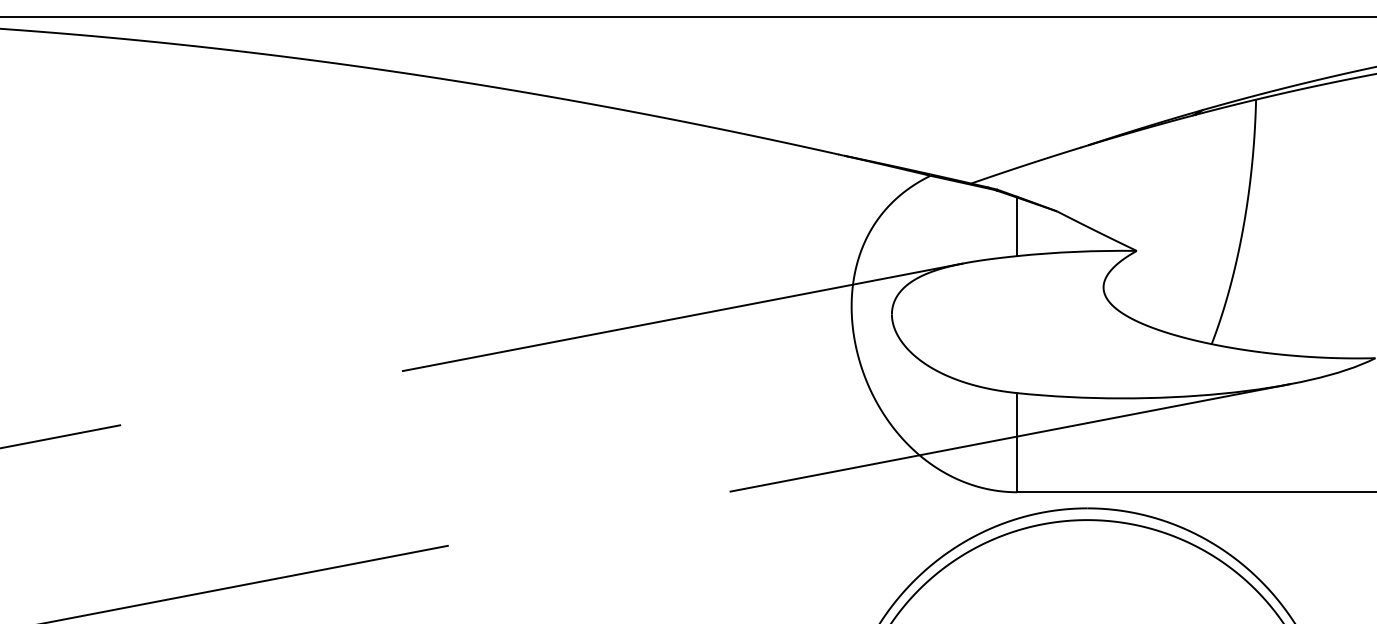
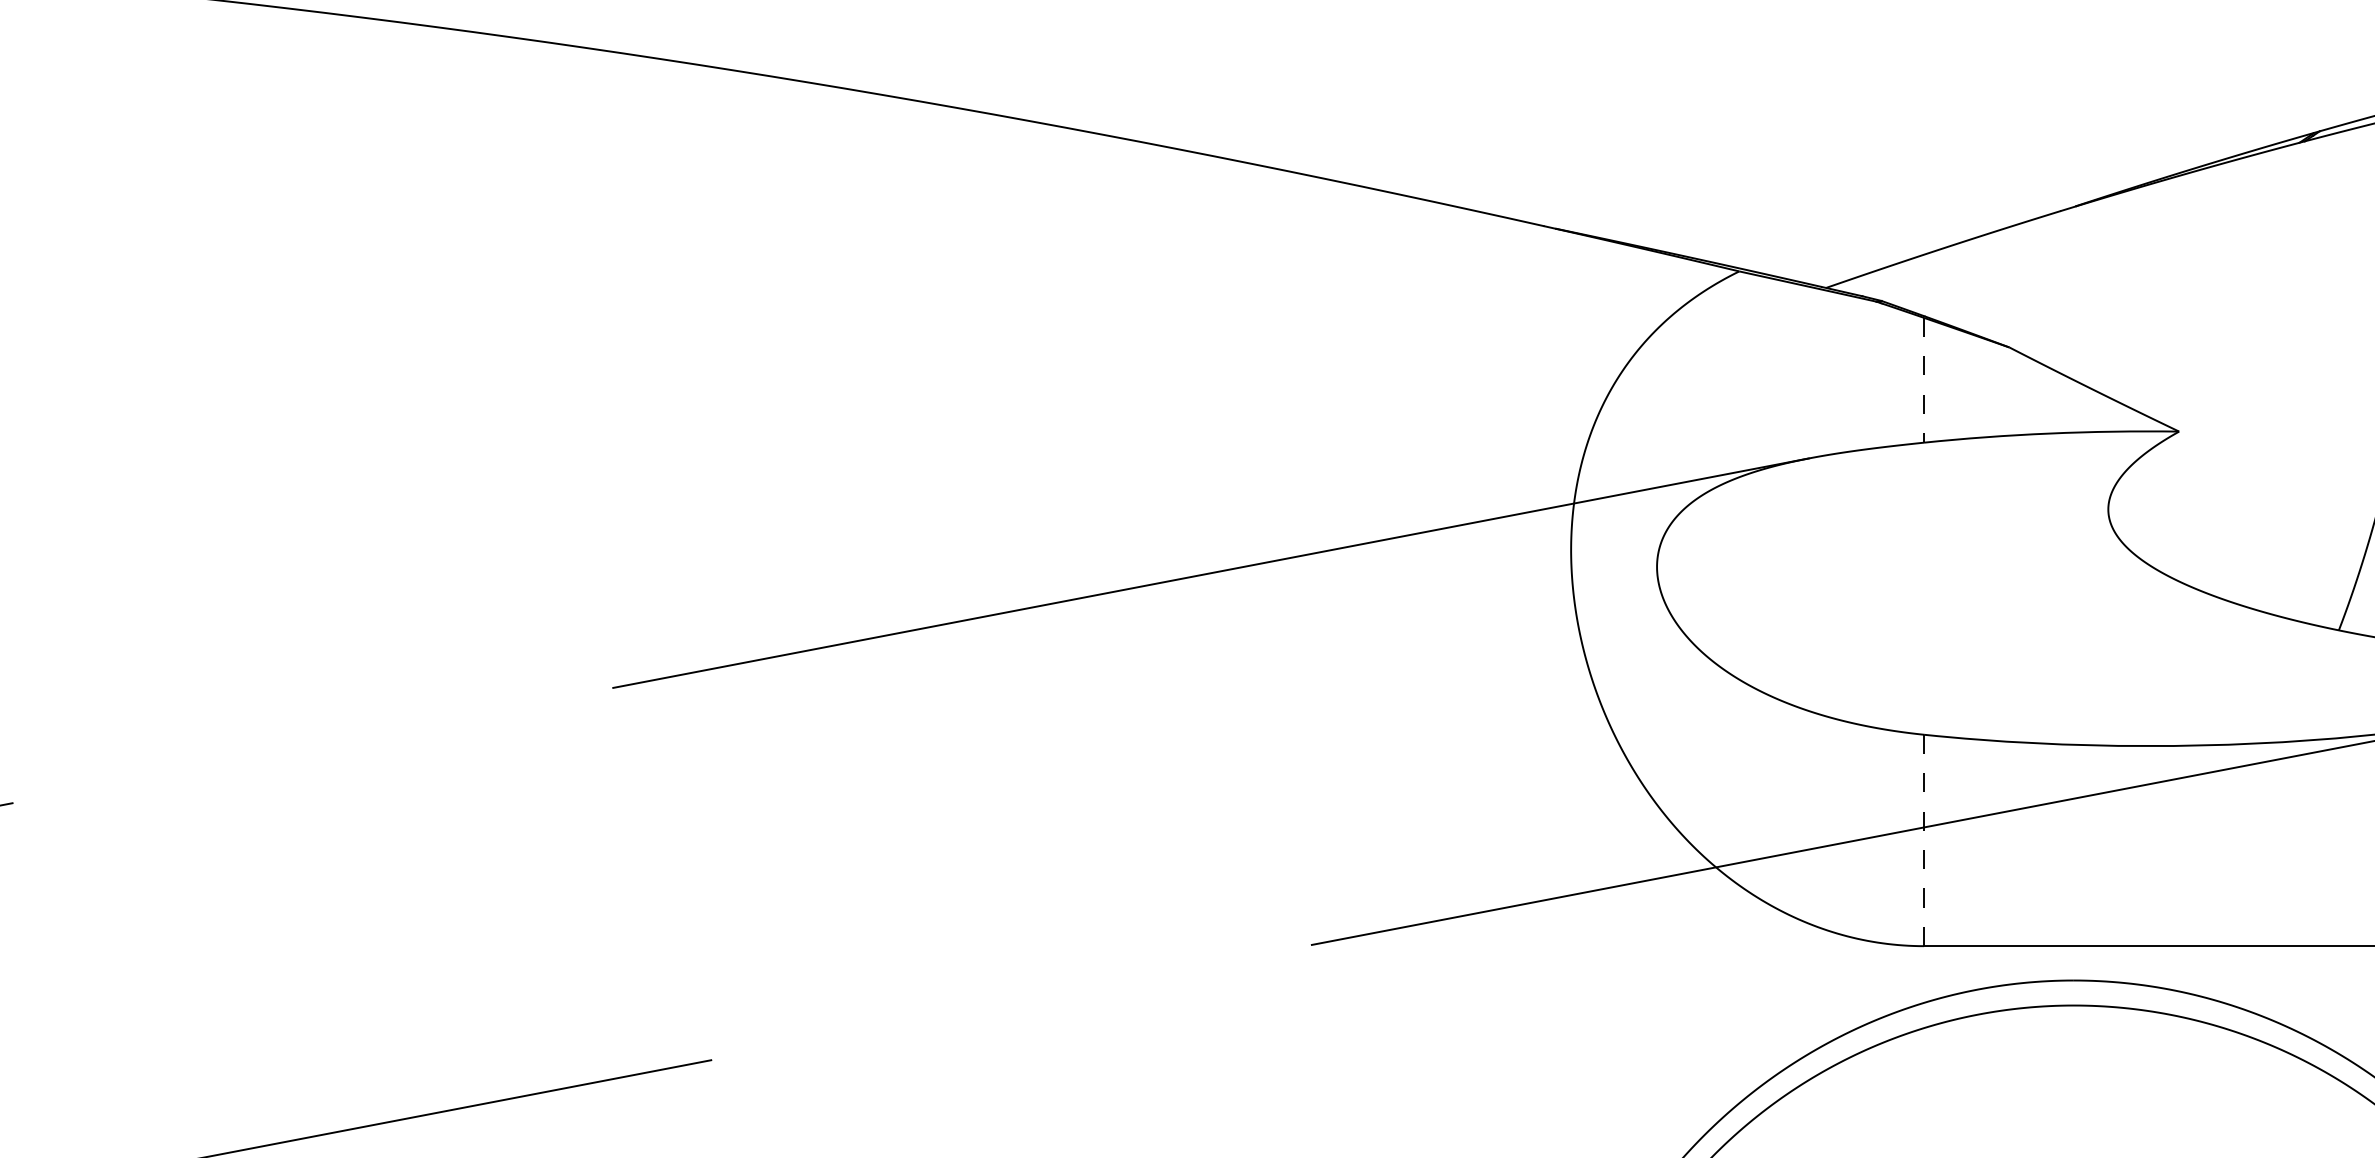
line: (1017, 227) -> (1924, 381), solid -> dashed
line: (1017, 442) -> (1924, 840), solid -> dashed

